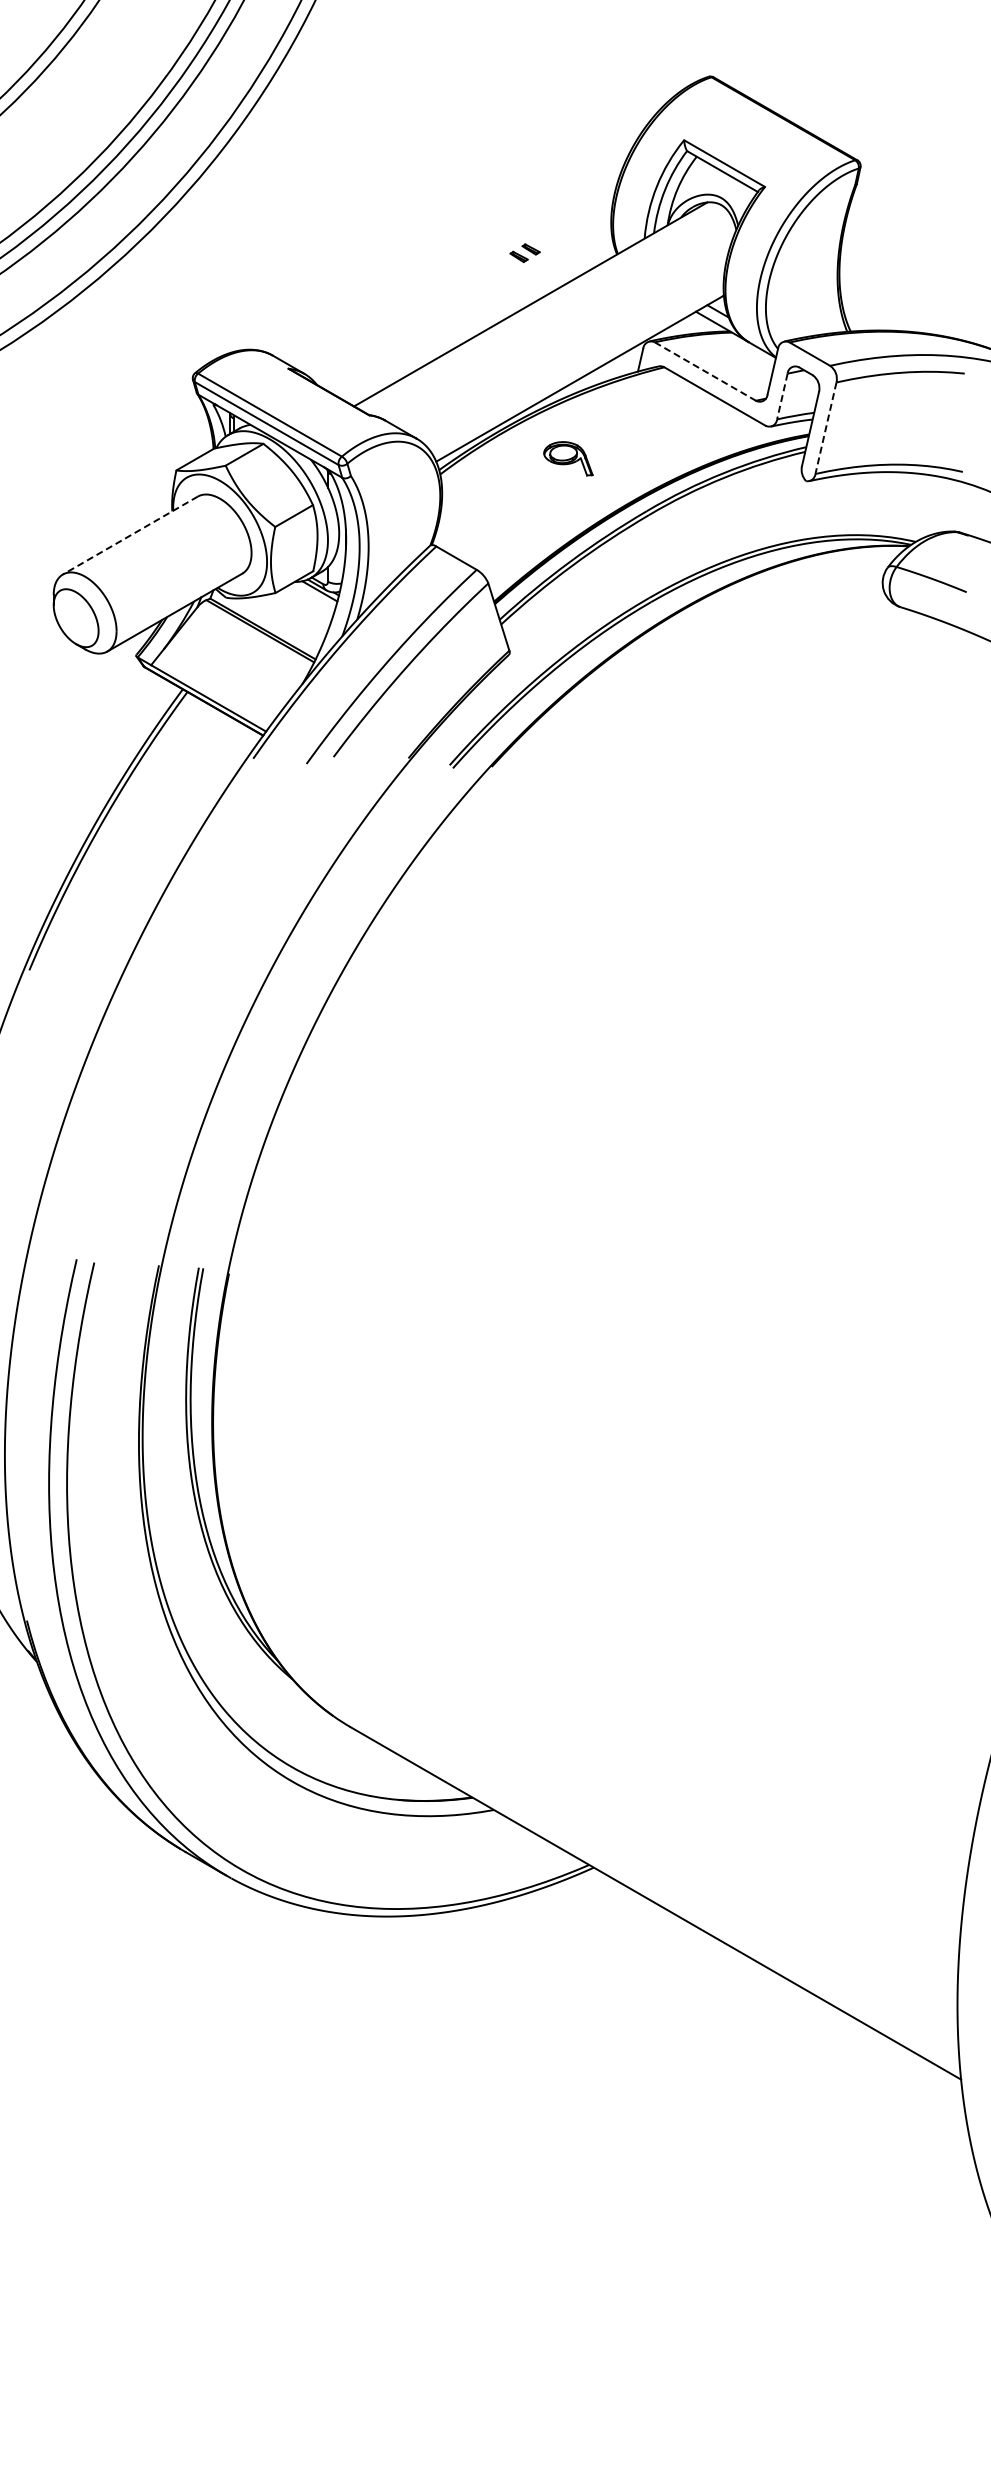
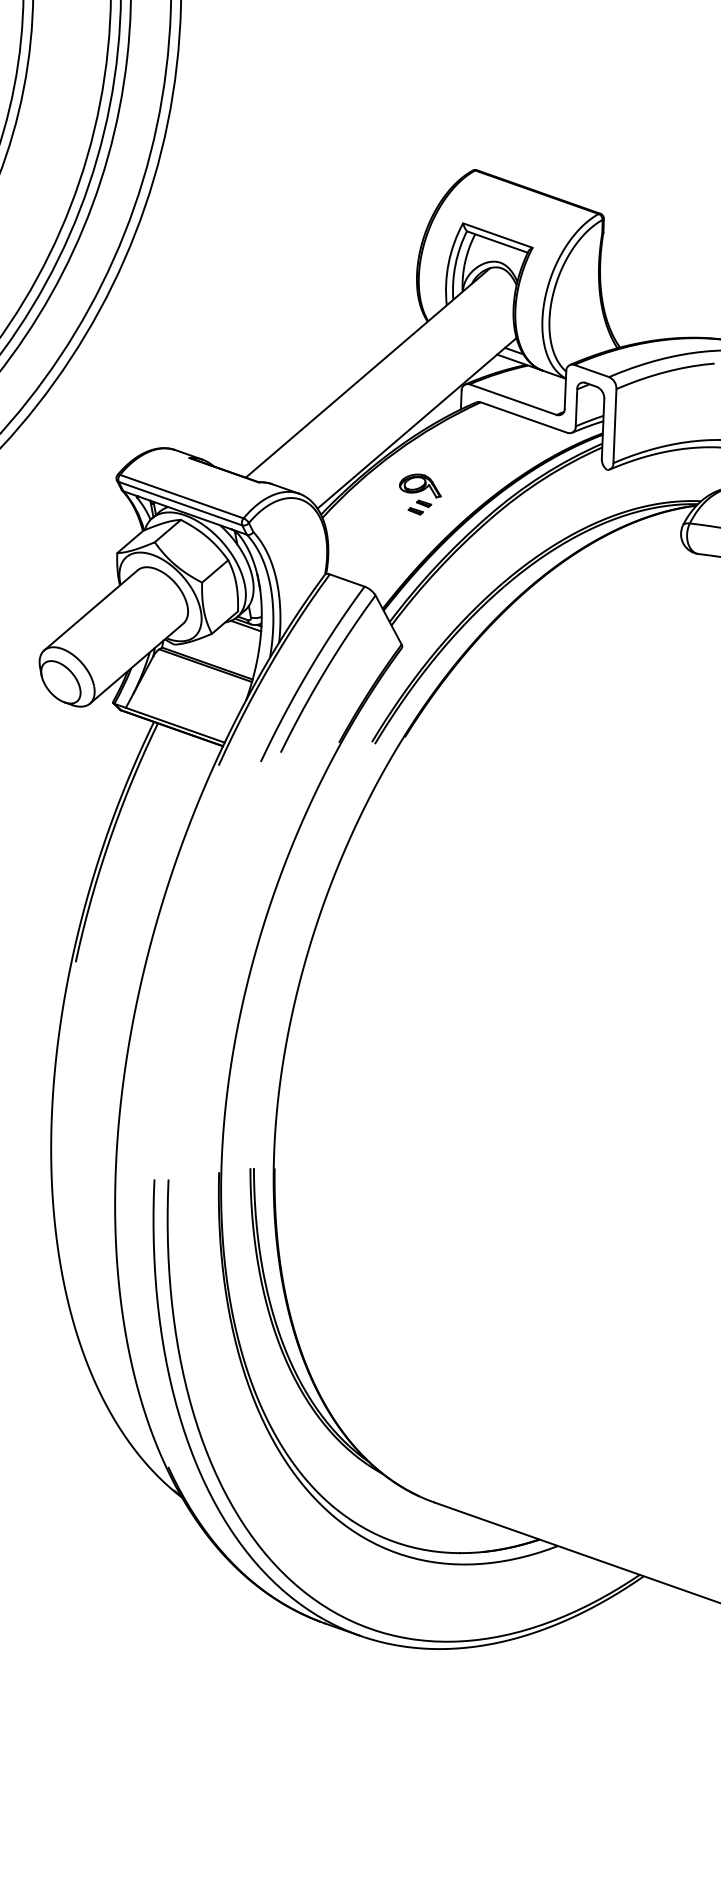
part: (524, 253) -> (419, 507), moved
line: (705, 371) -> (513, 399), dashed -> solid
line: (782, 397) -> (576, 408), dashed -> solid
line: (825, 428) -> (614, 426), dashed -> solid
line: (130, 535) -> (91, 610), dashed -> solid

